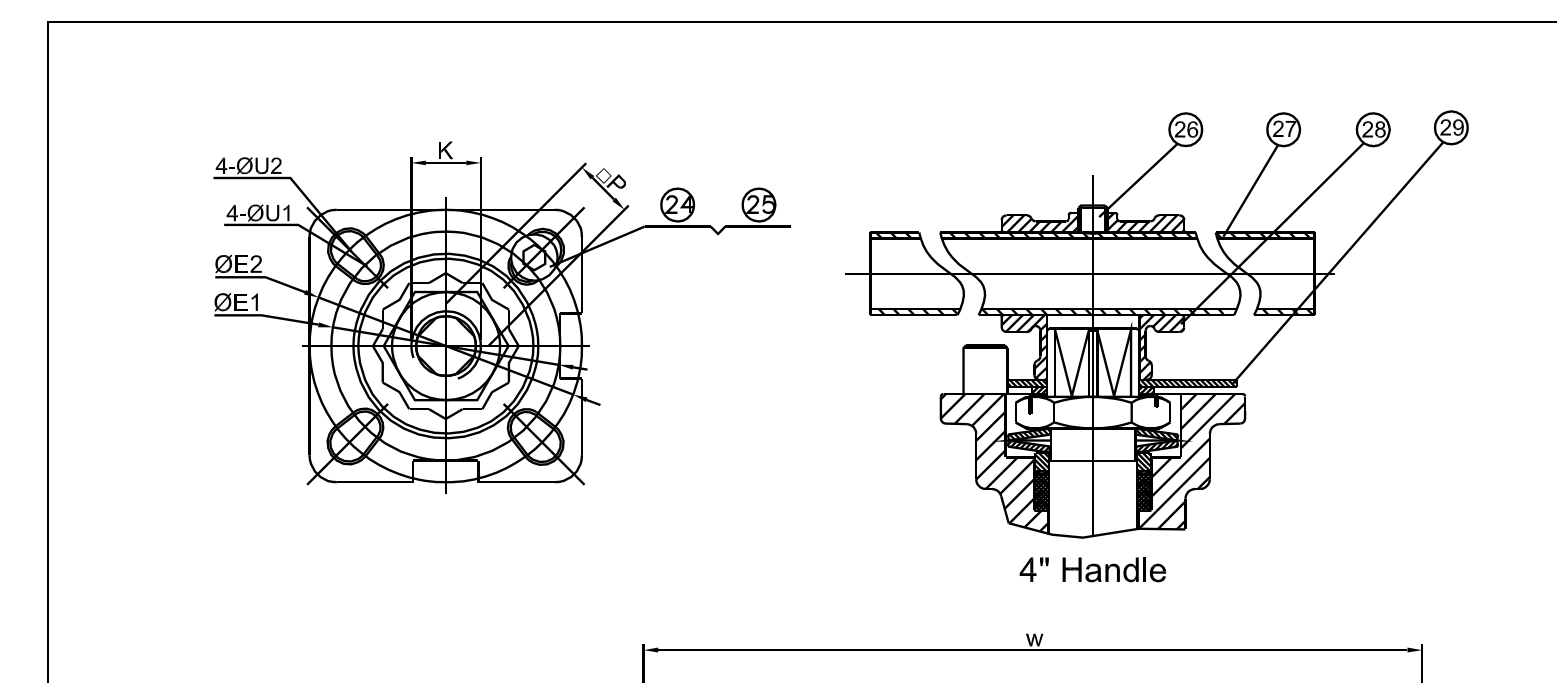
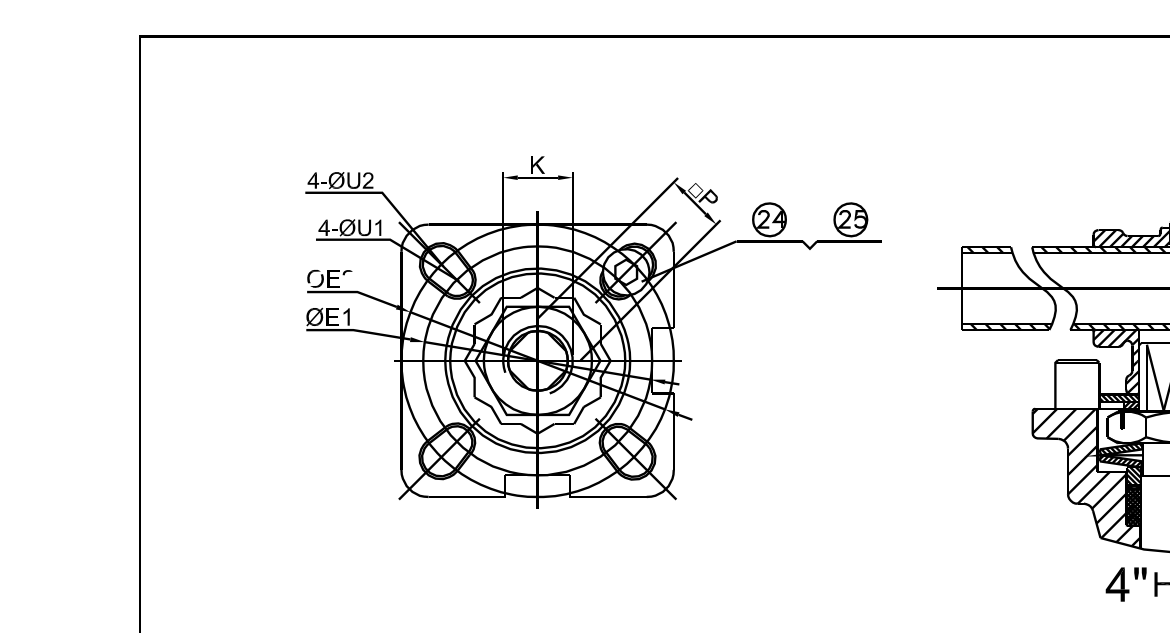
fill: (223, 263) -> (315, 278), removed
fill: (255, 264) -> (347, 279), removed
part: (1033, 569) -> (1125, 584), size x1.4

